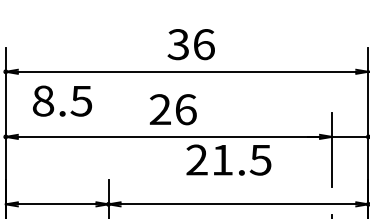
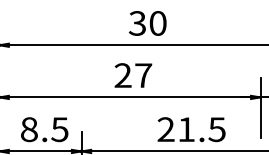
text: (203, 44) -> (157, 23), 36 -> 30
text: (62, 100) -> (44, 129), moved
text: (185, 109) -> (143, 75), 26 -> 27
text: (228, 159) -> (191, 129), moved

